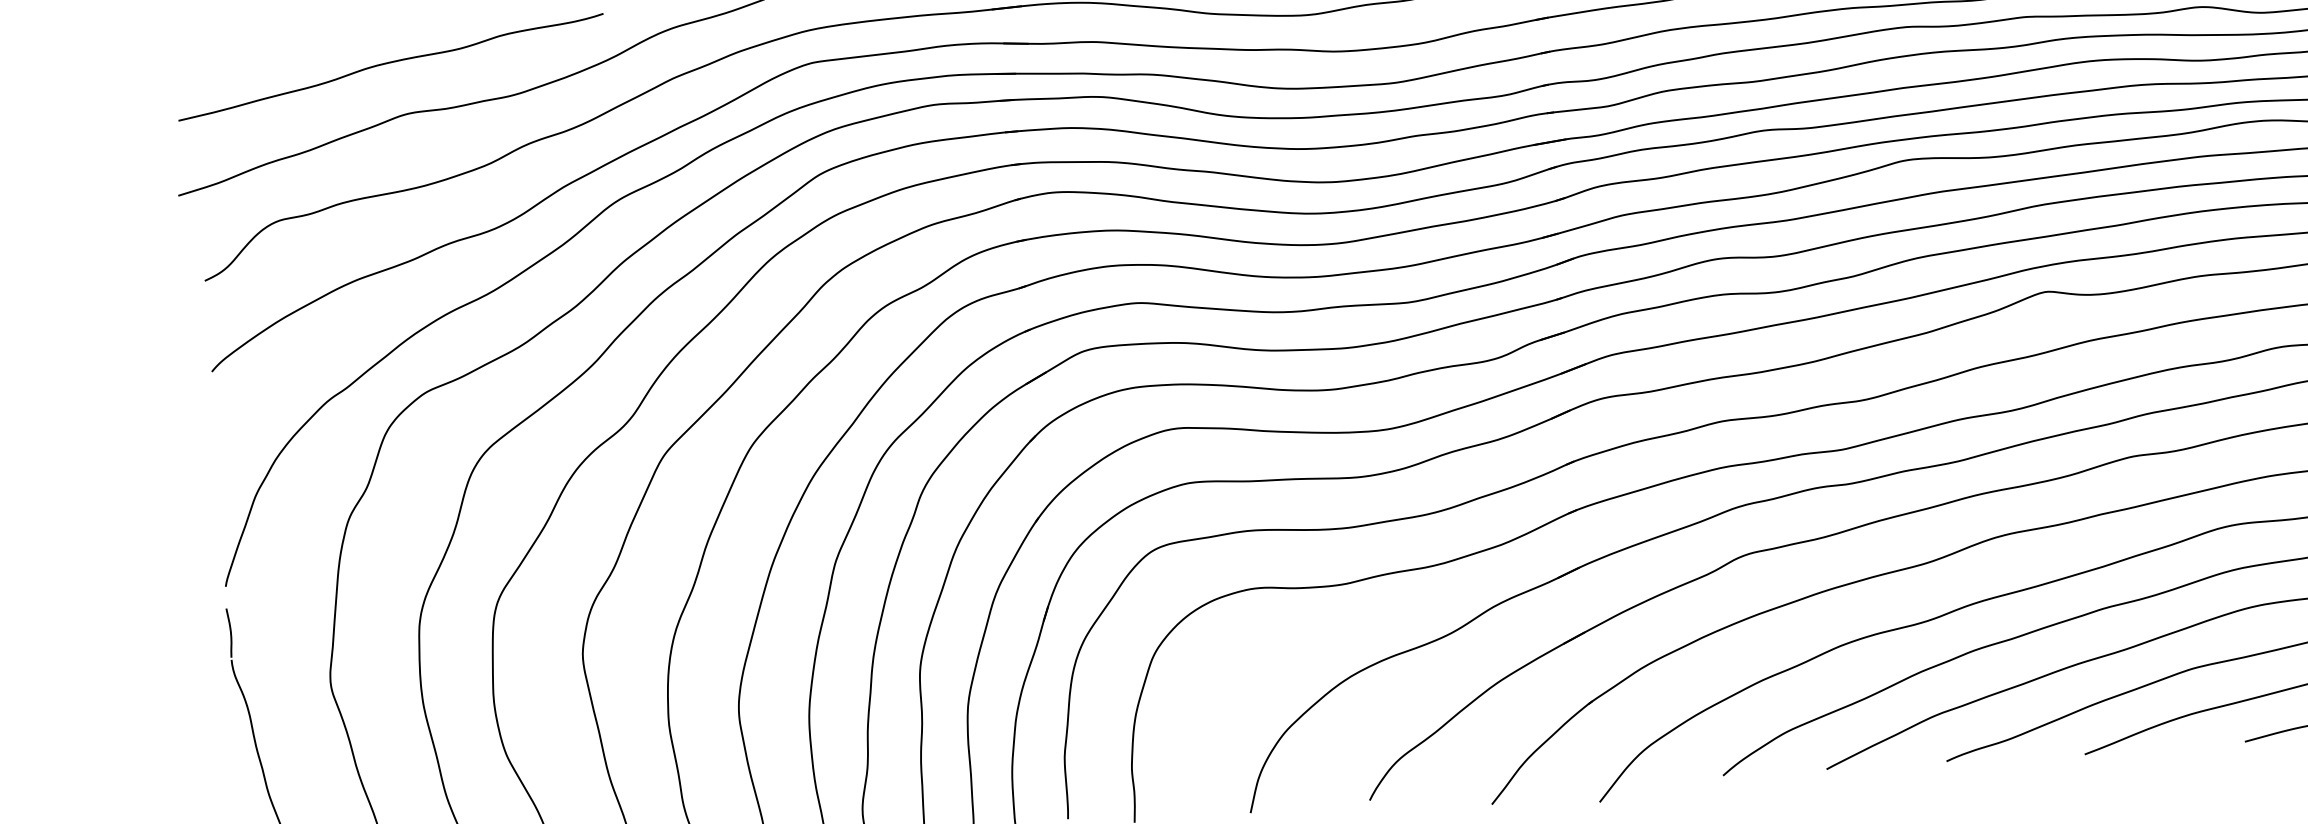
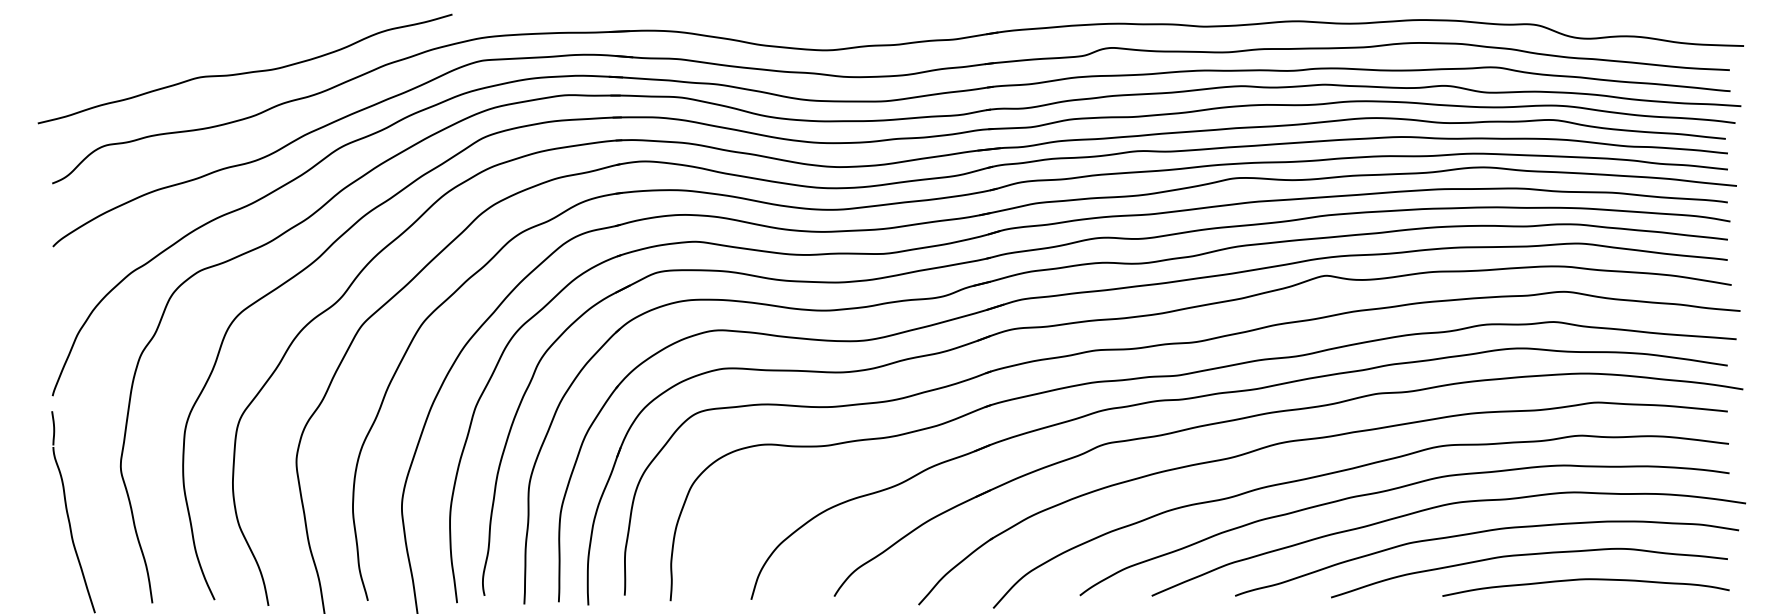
curve: (388, 64) -> (189, 42), removed

